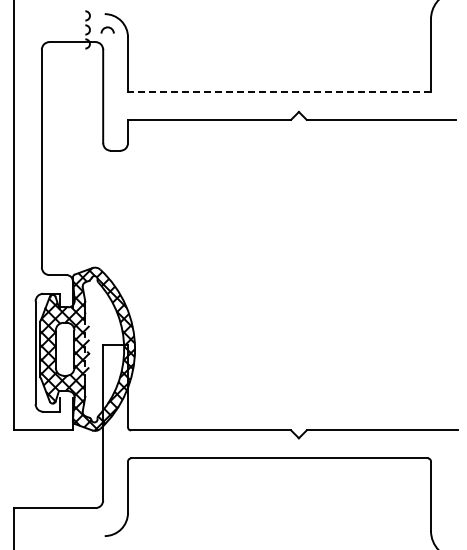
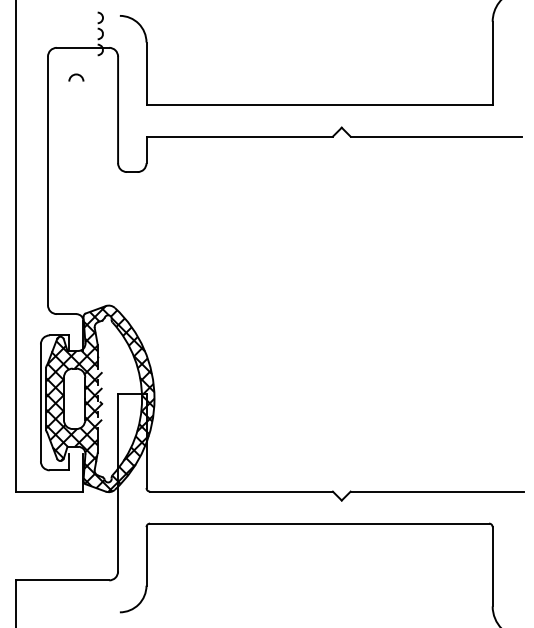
curve: (107, 28) -> (76, 75), moved
line: (279, 91) -> (319, 104), dashed -> solid

